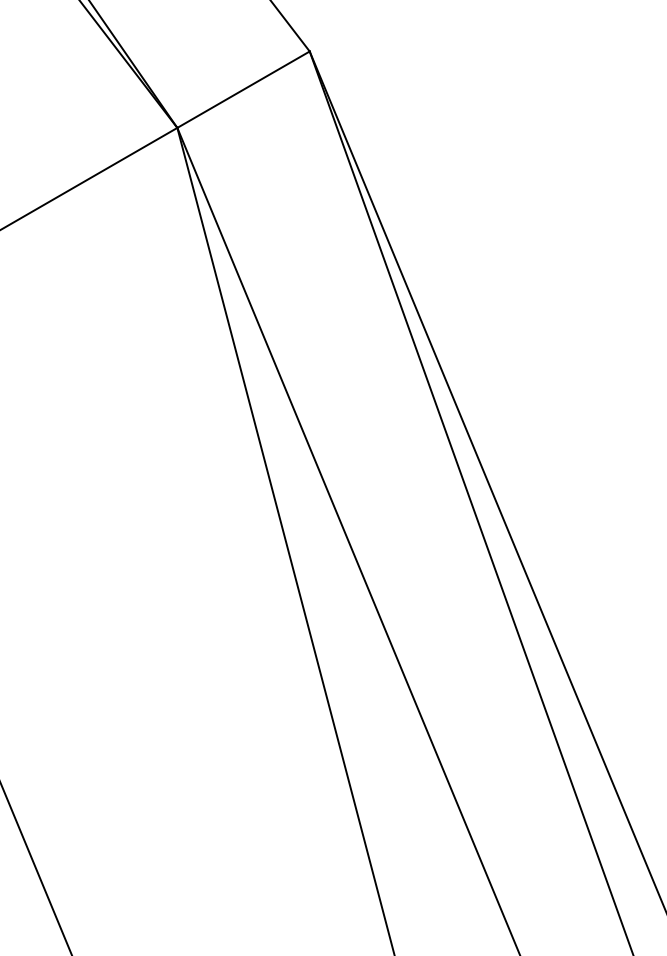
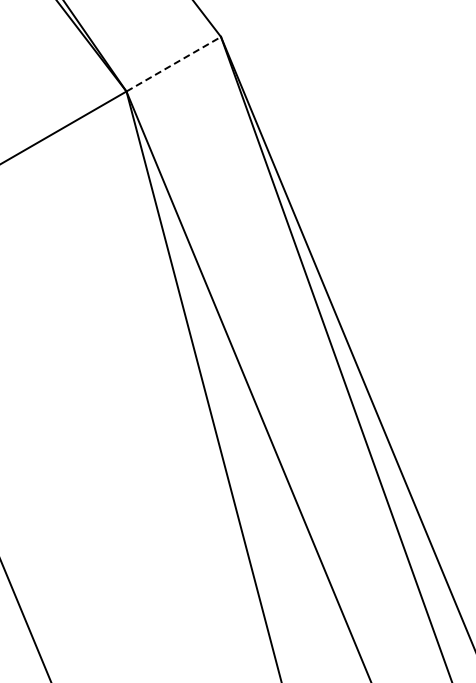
line: (243, 90) -> (173, 64), solid -> dashed

